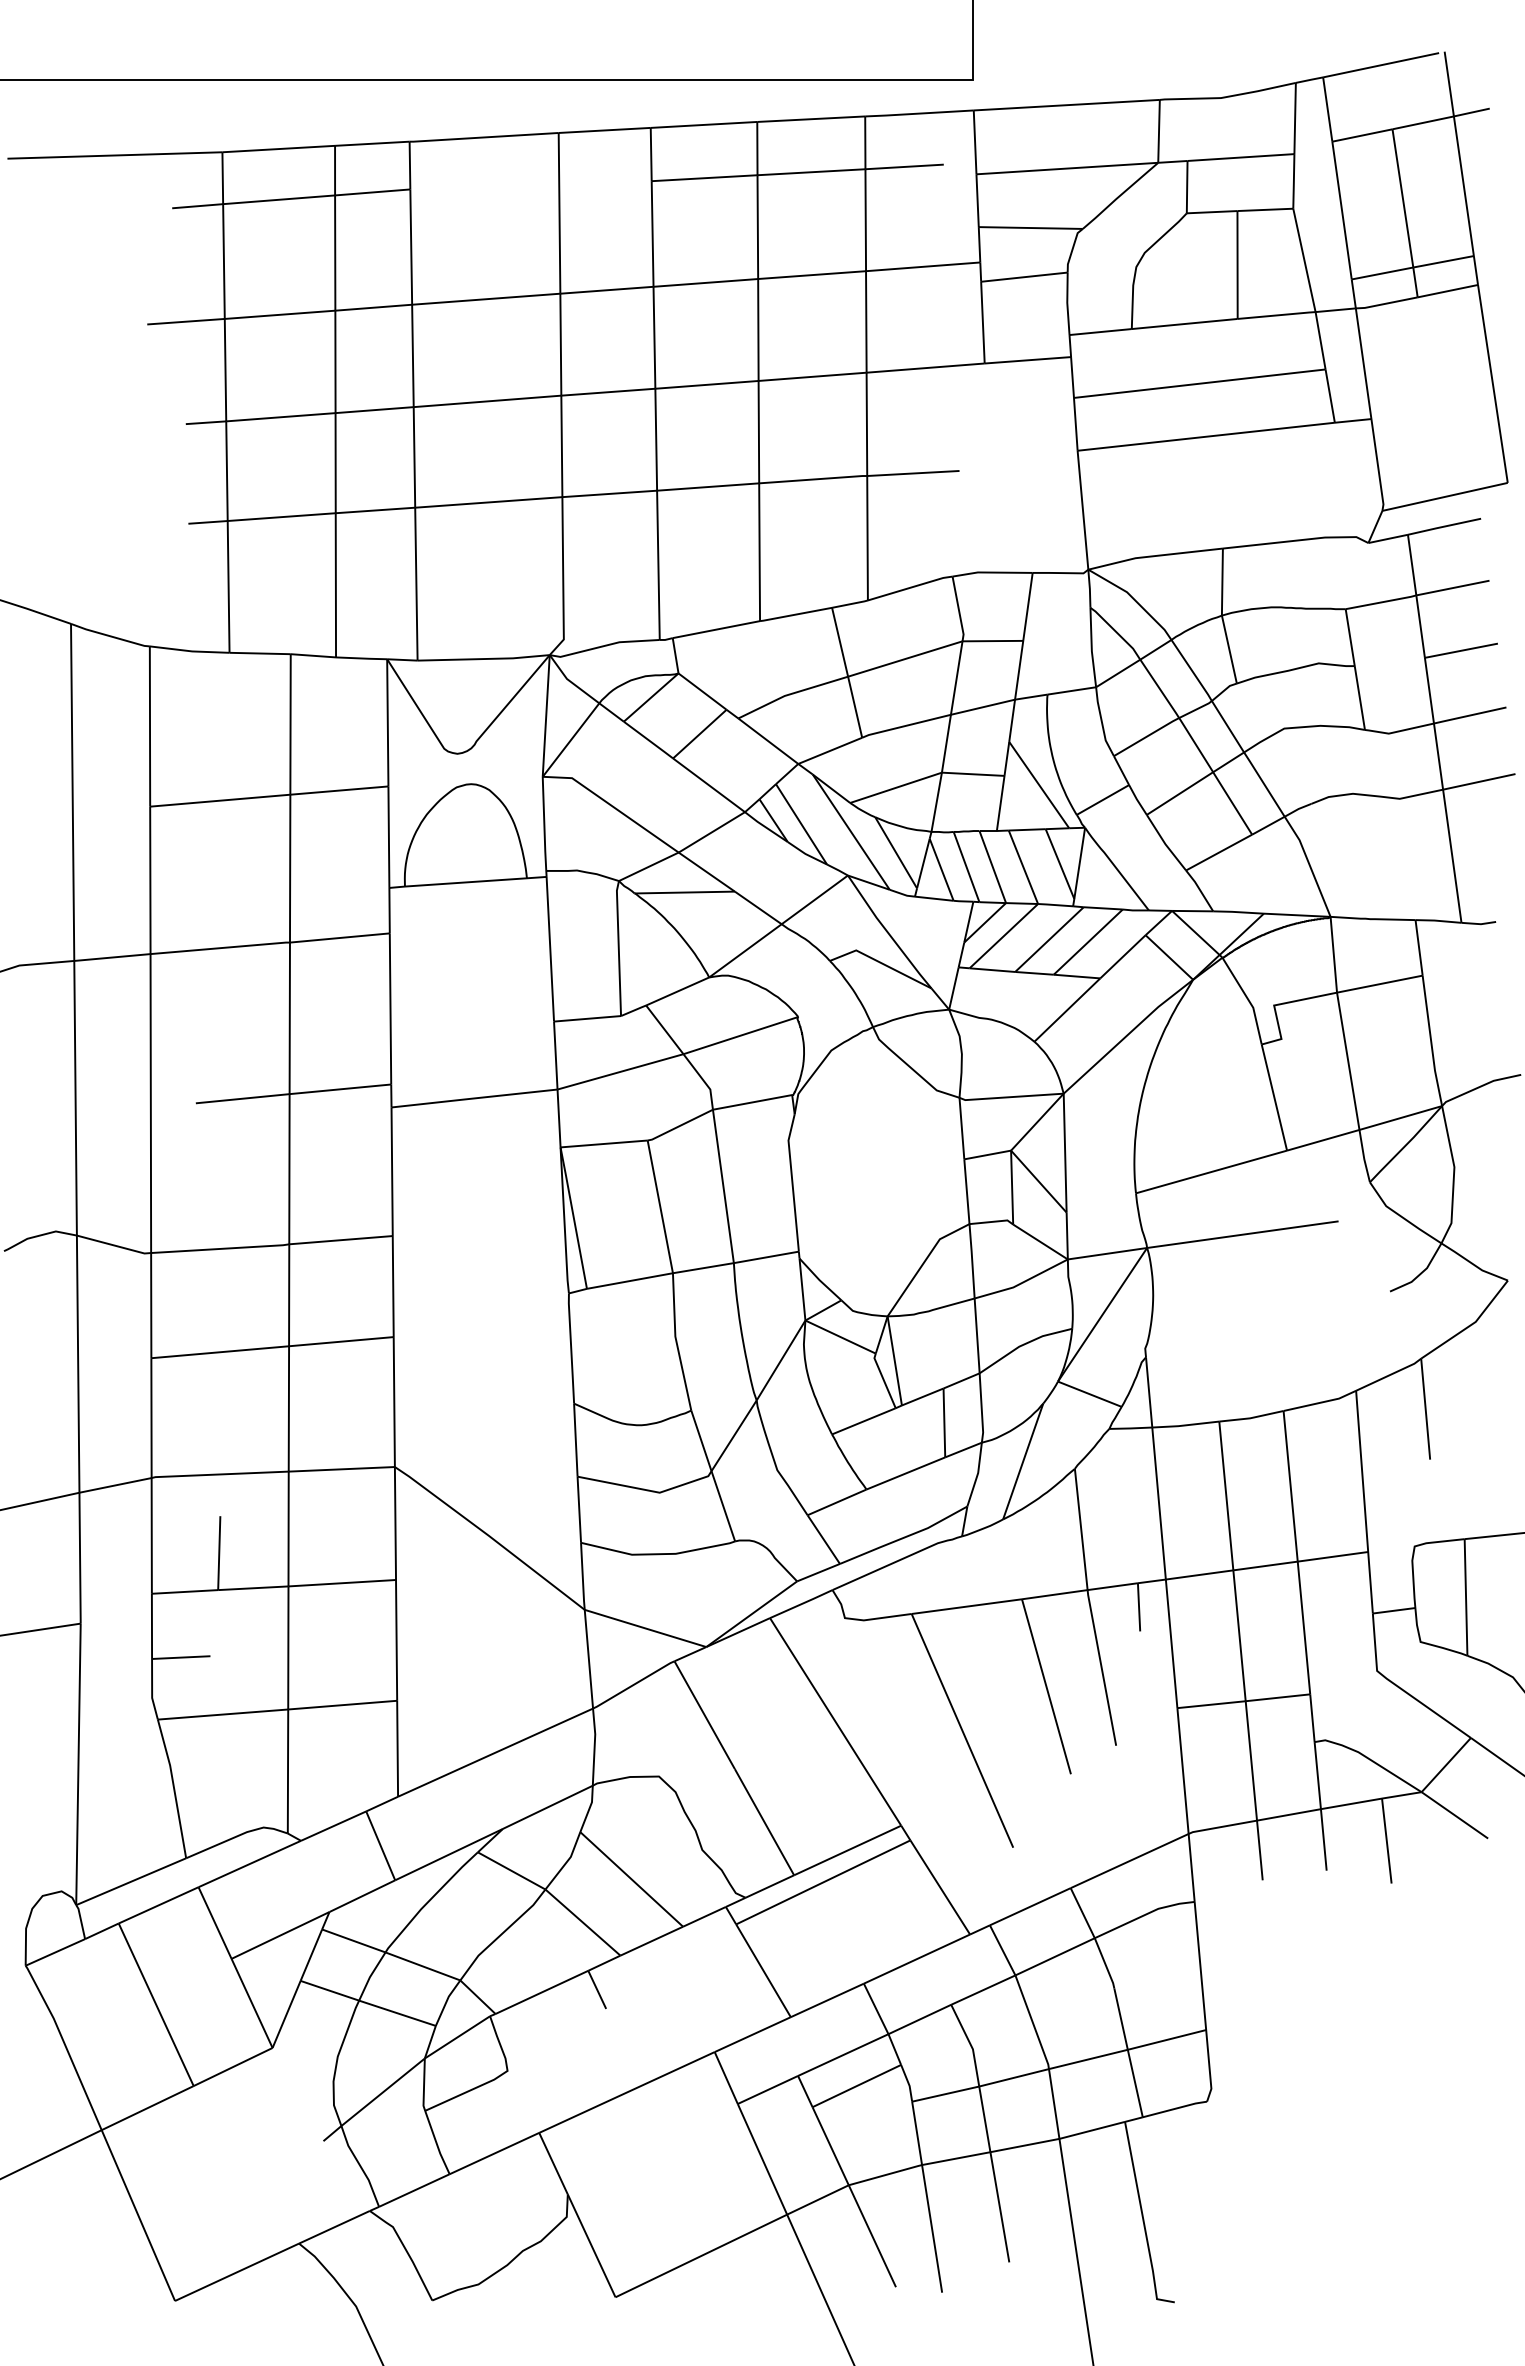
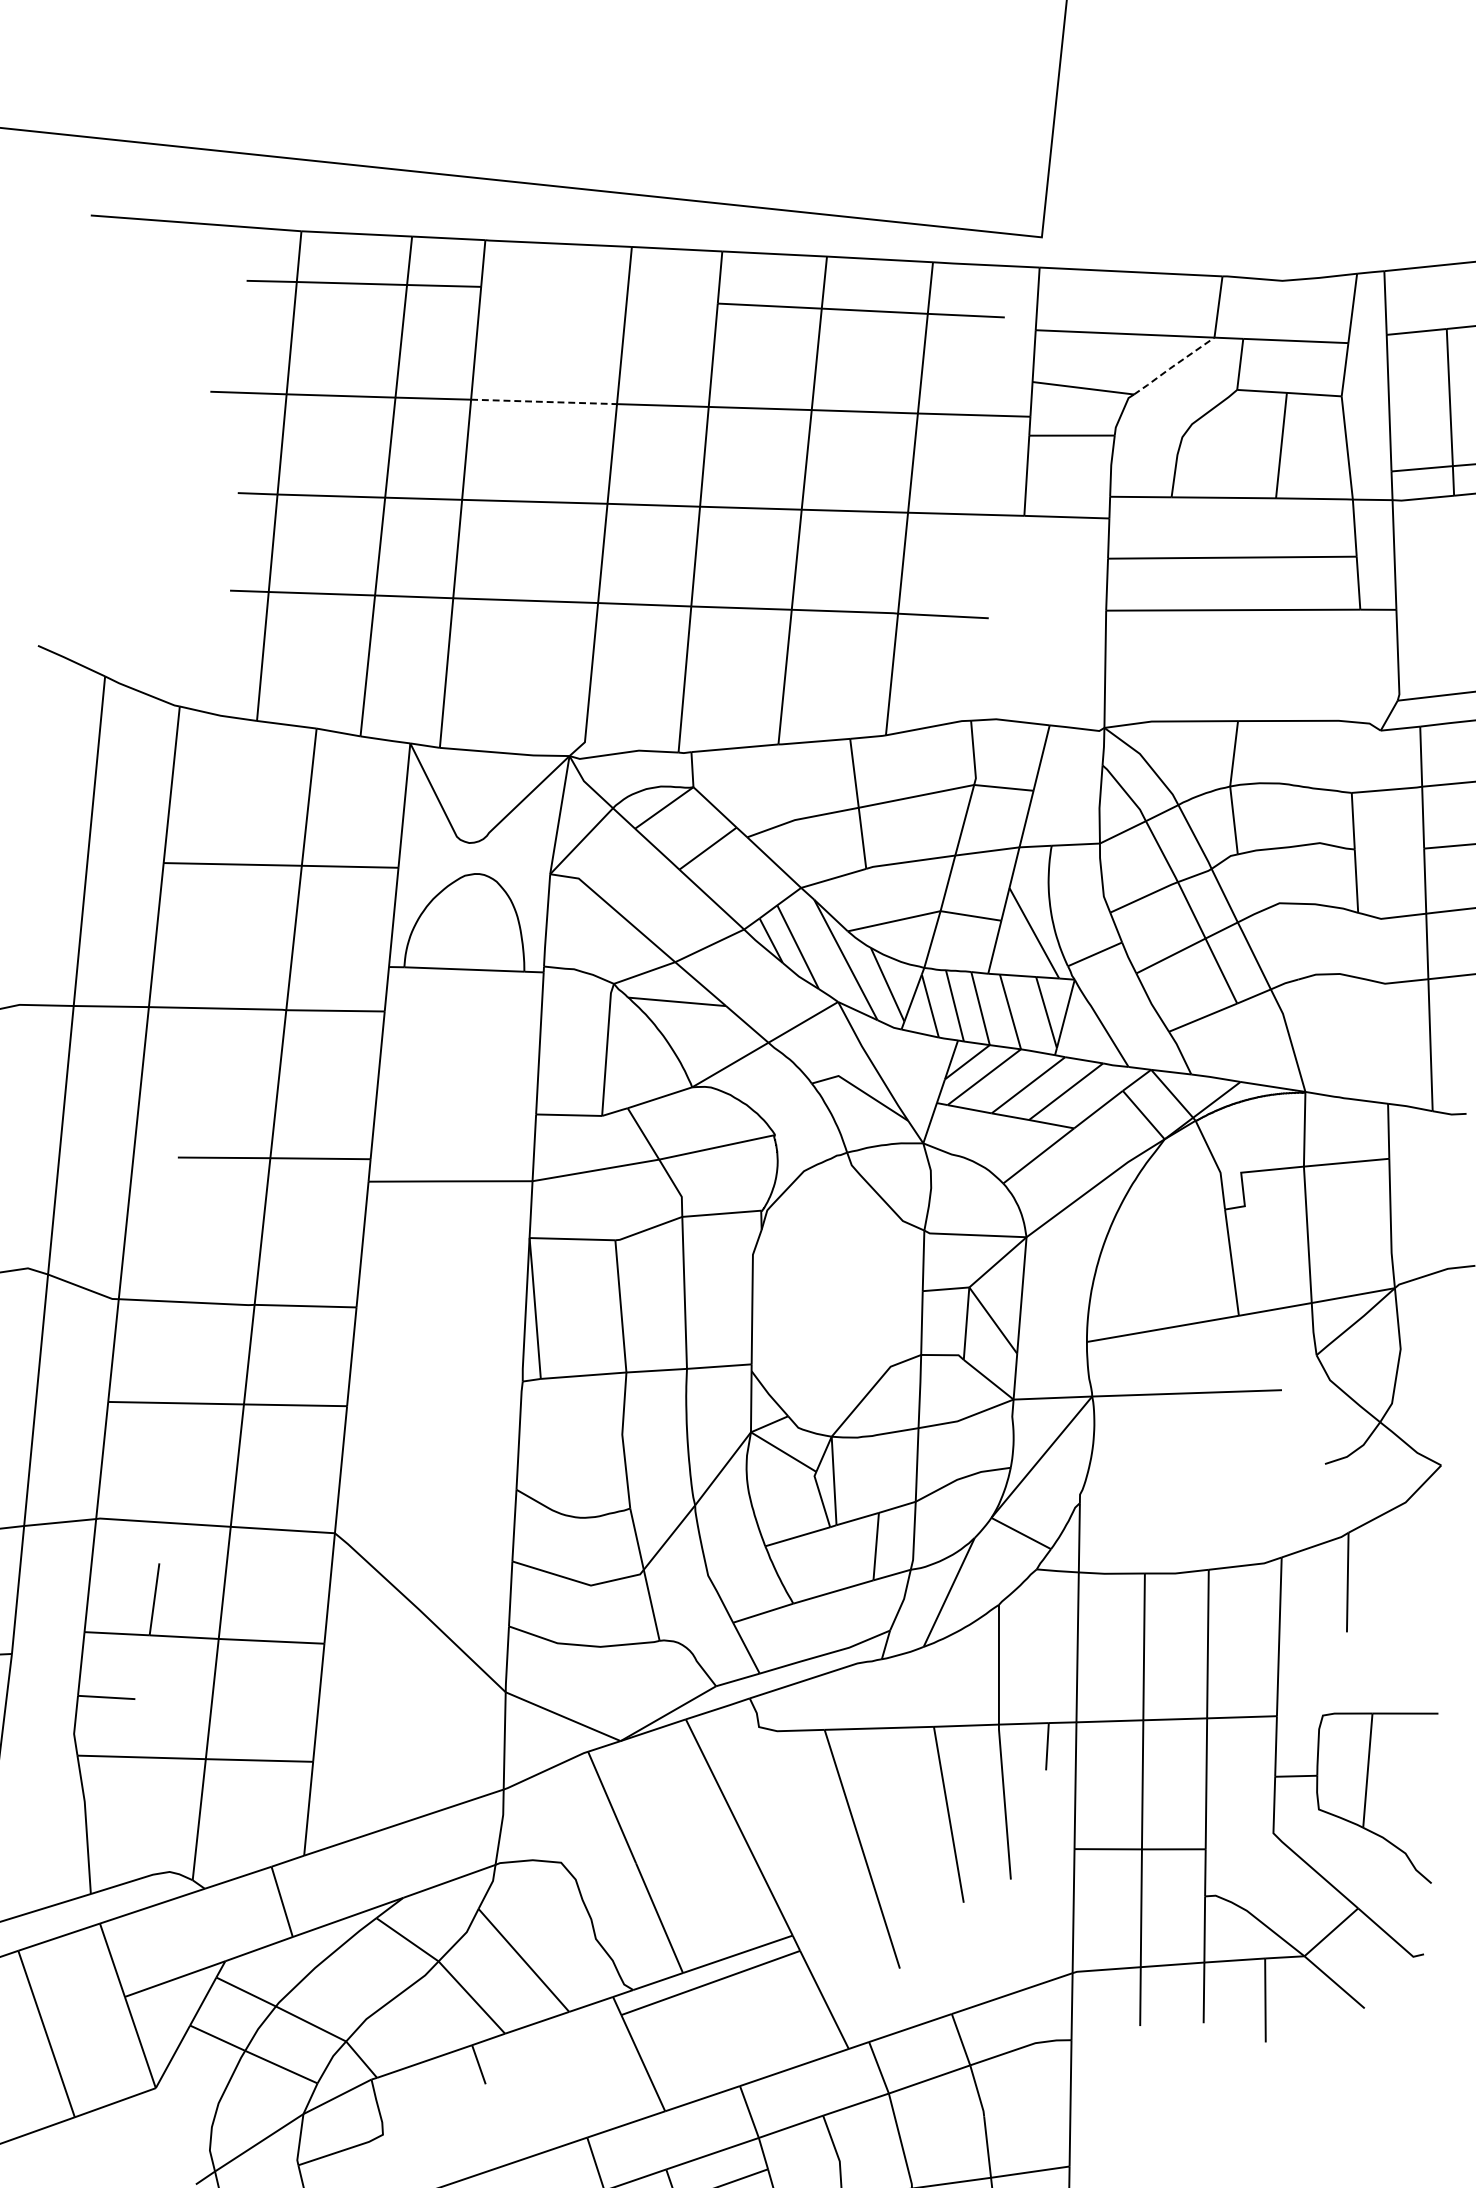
line: (1120, 195) -> (1174, 365), solid -> dashed
line: (486, 299) -> (544, 402), solid -> dashed

